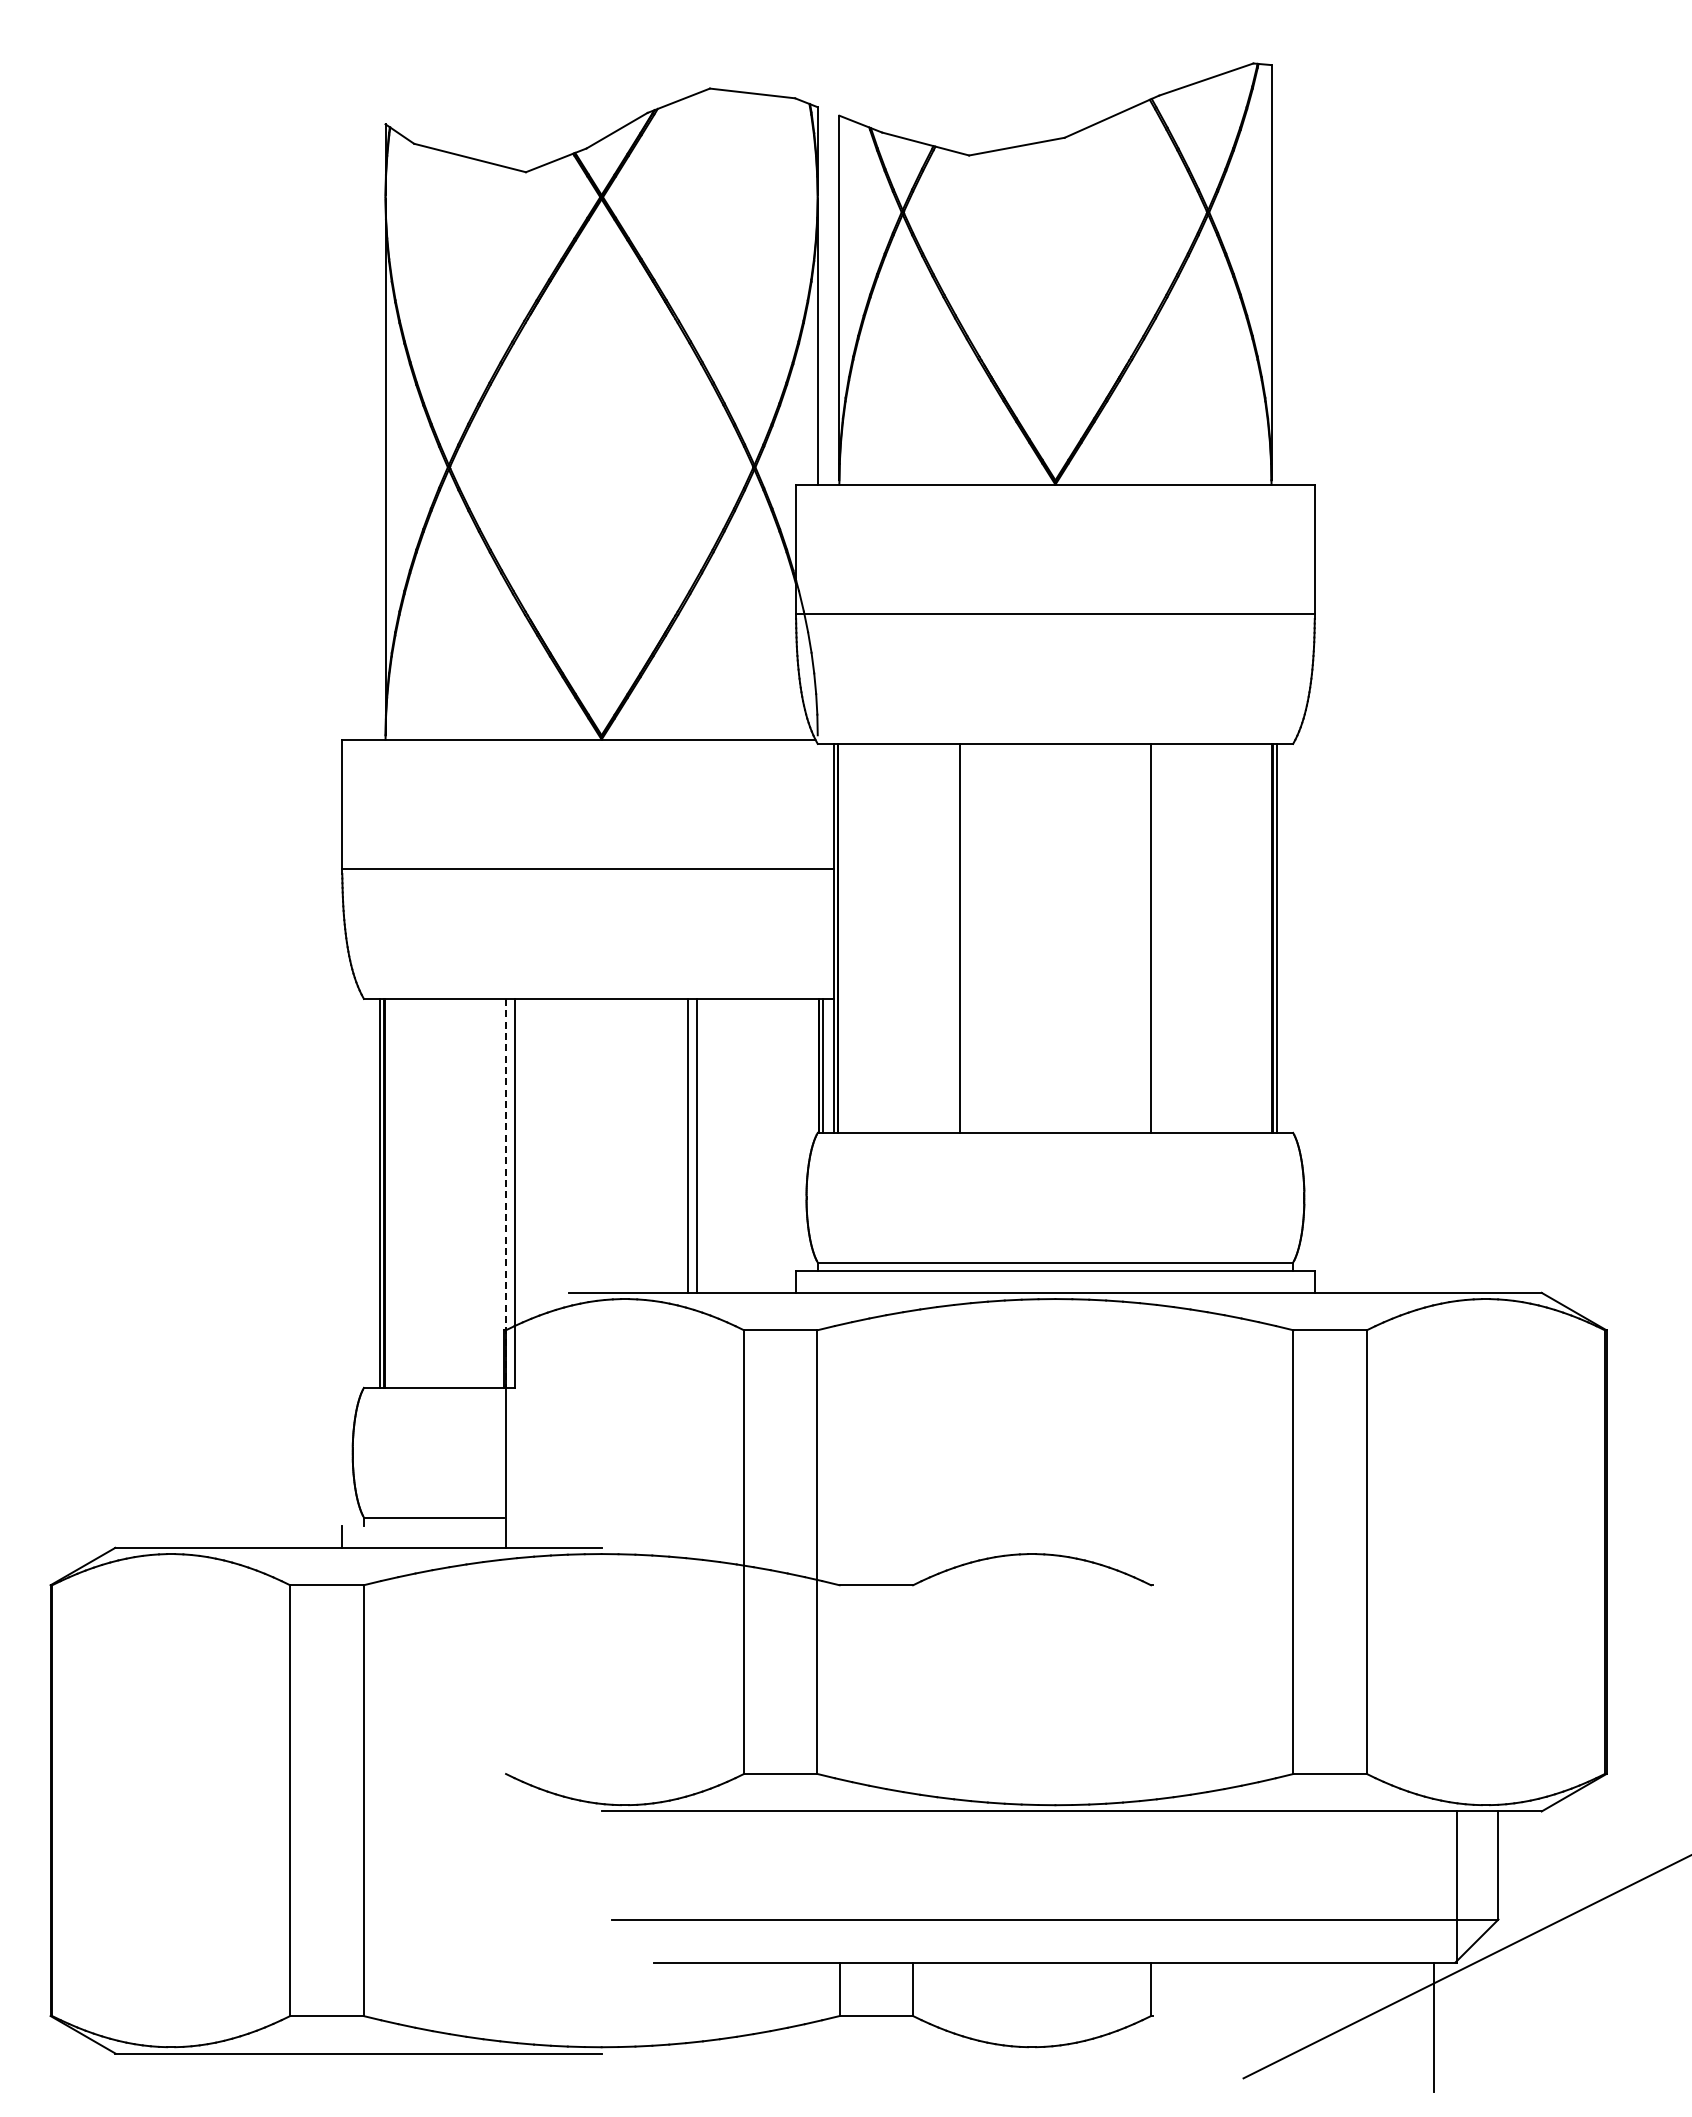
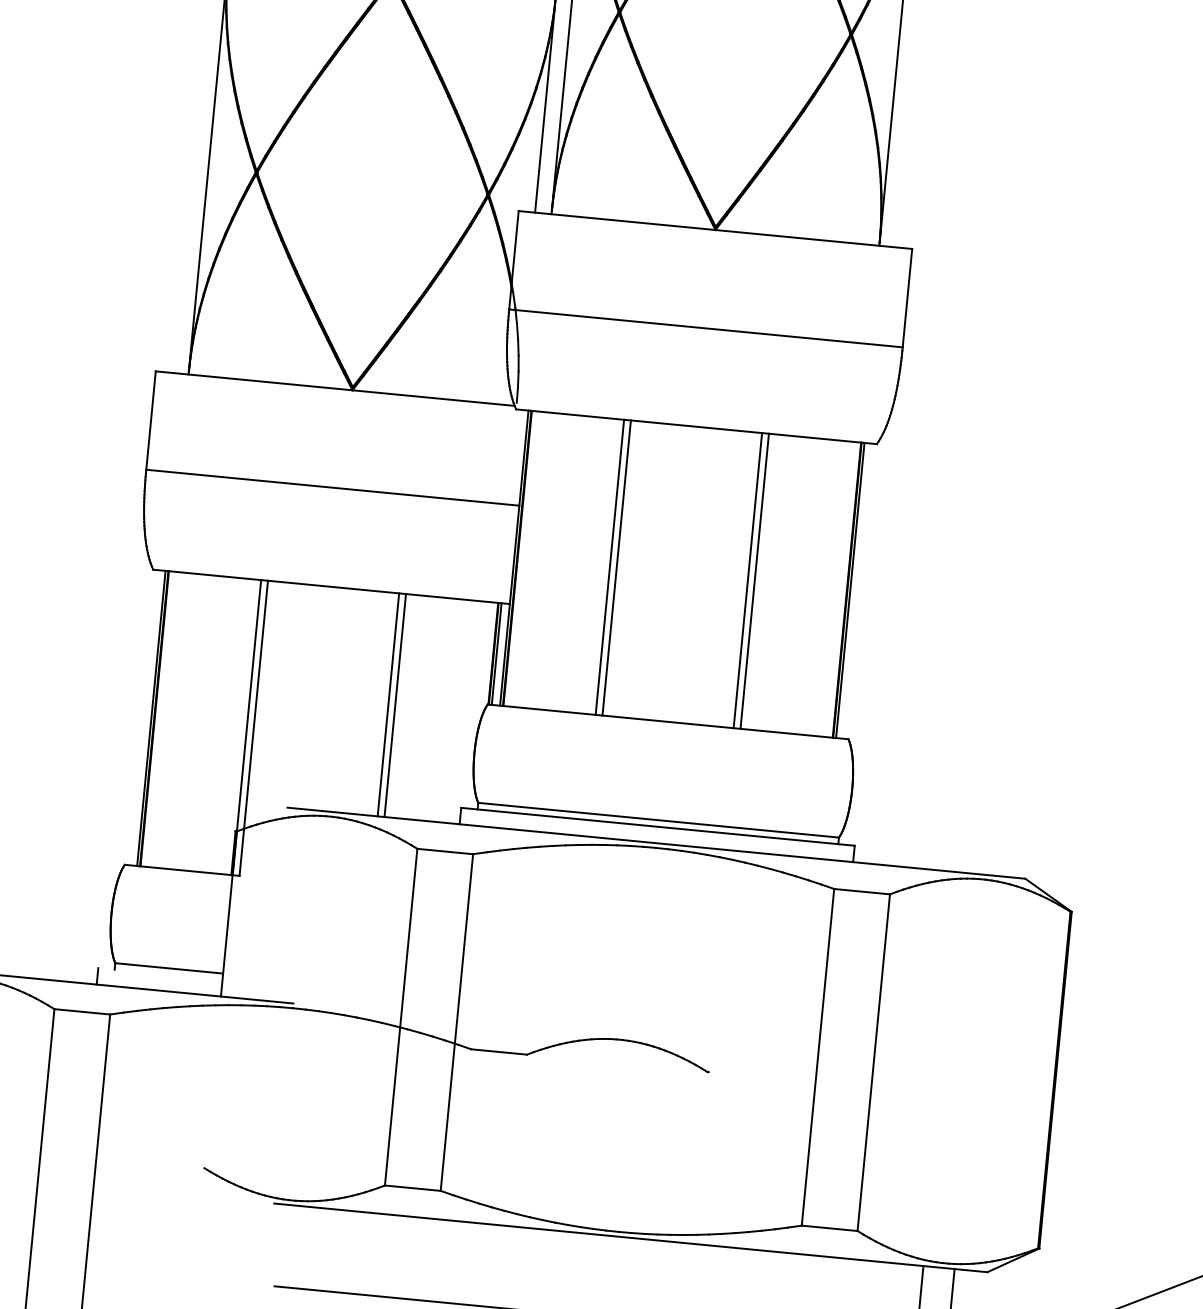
line: (969, 937) -> (617, 567), added
line: (1141, 937) -> (747, 579), added
line: (506, 1193) -> (247, 727), dashed -> solid

